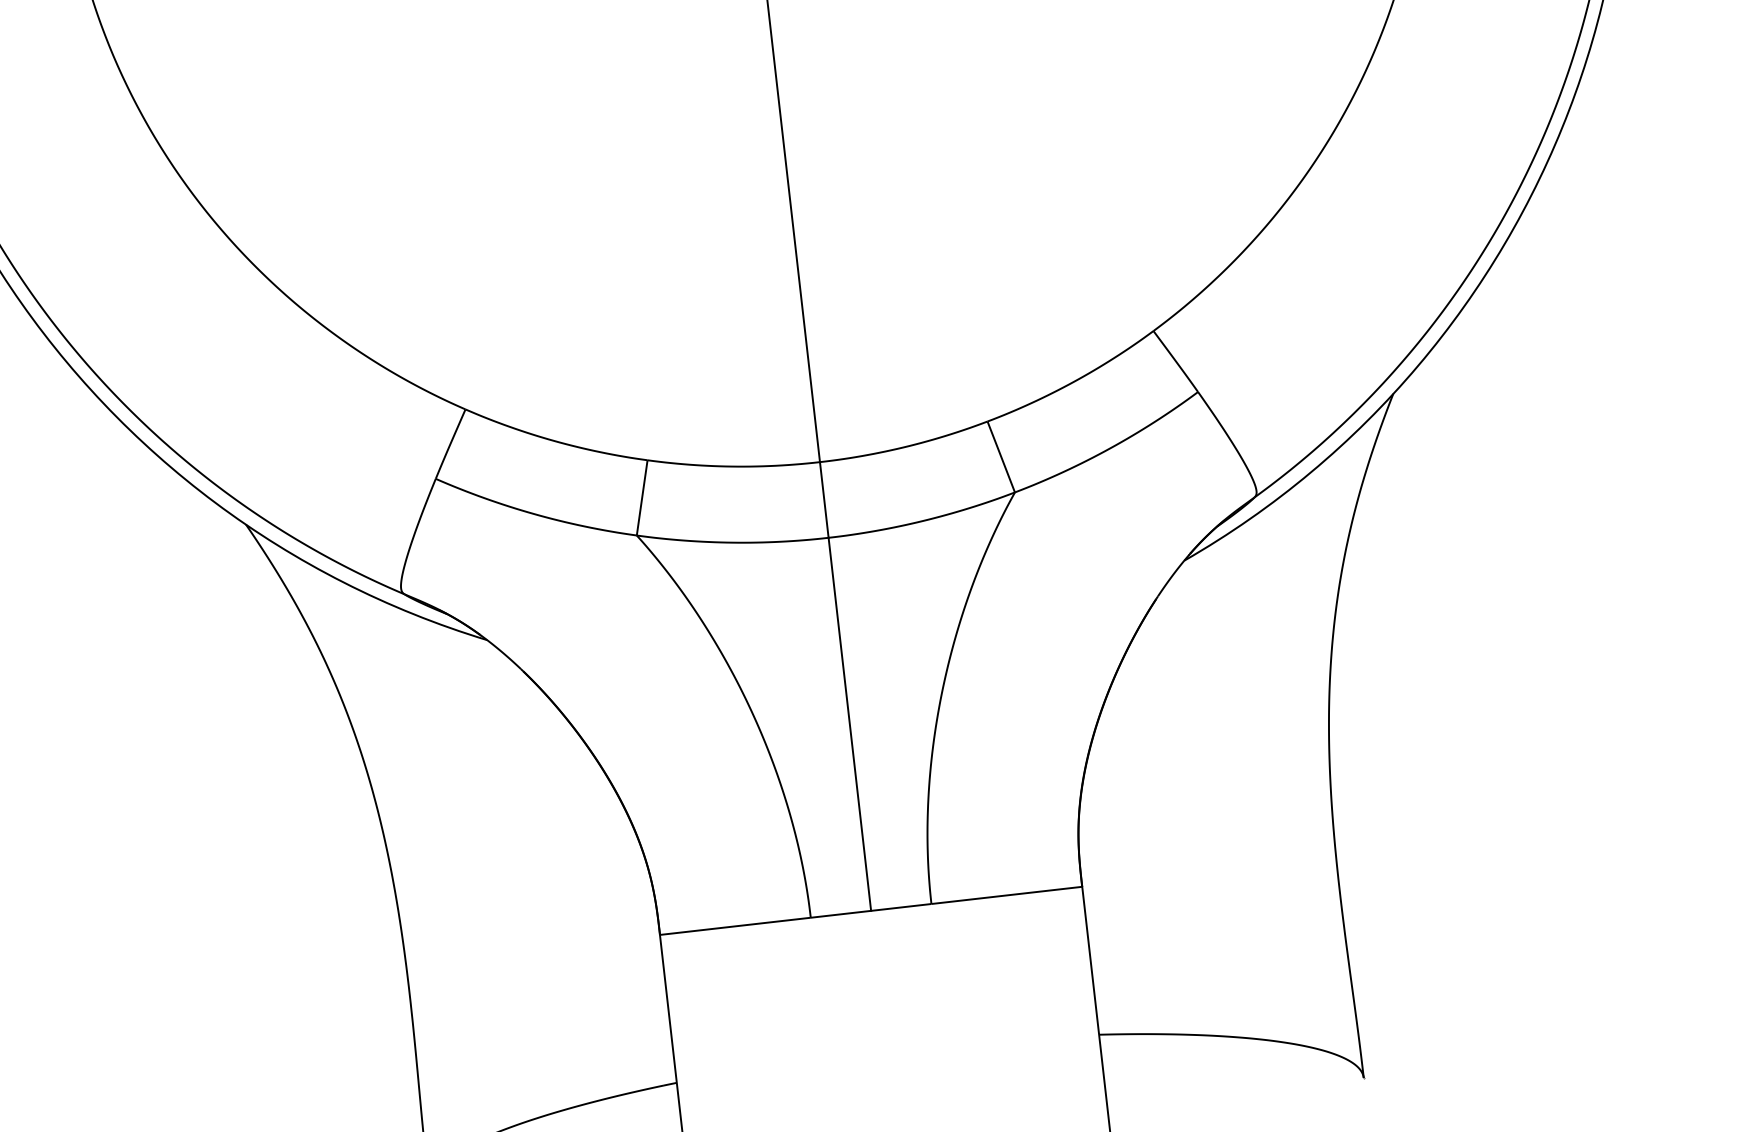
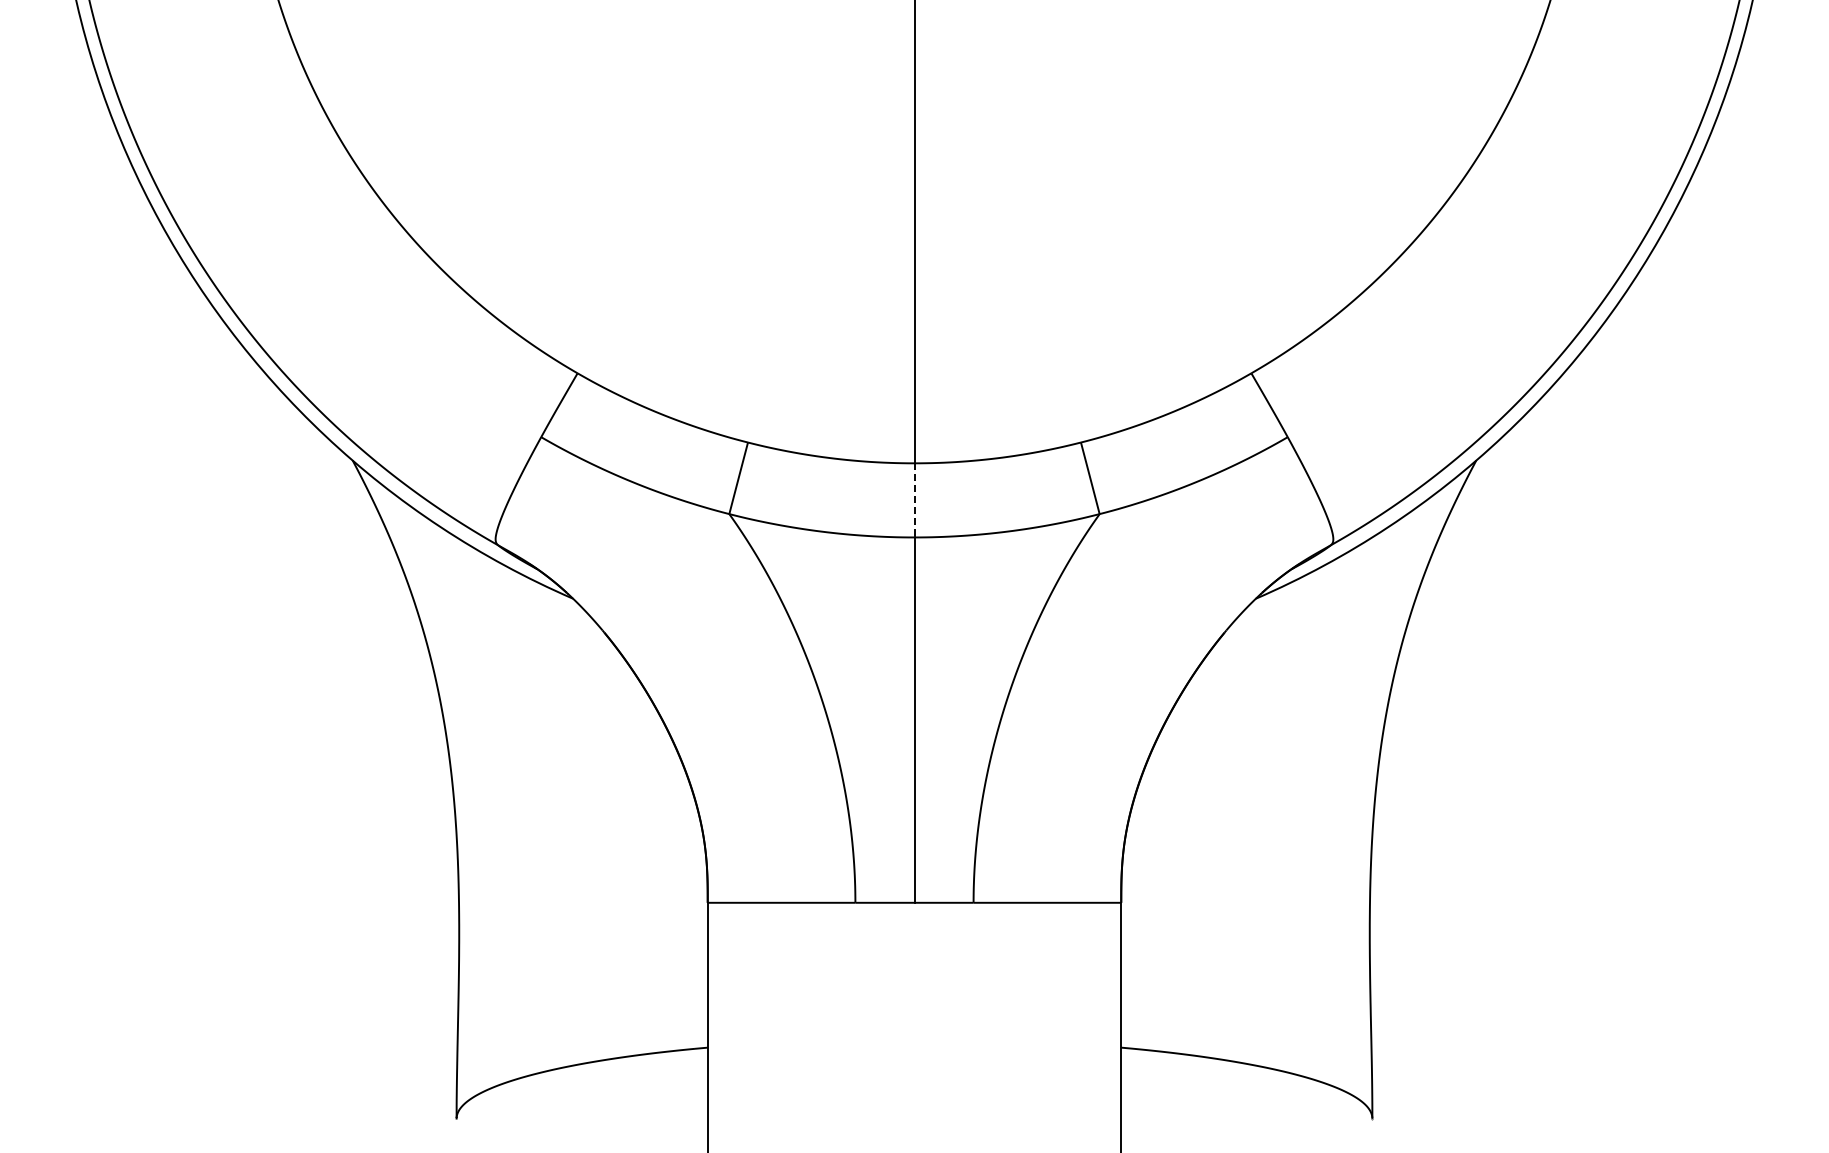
line: (824, 500) -> (914, 500), solid -> dashed

